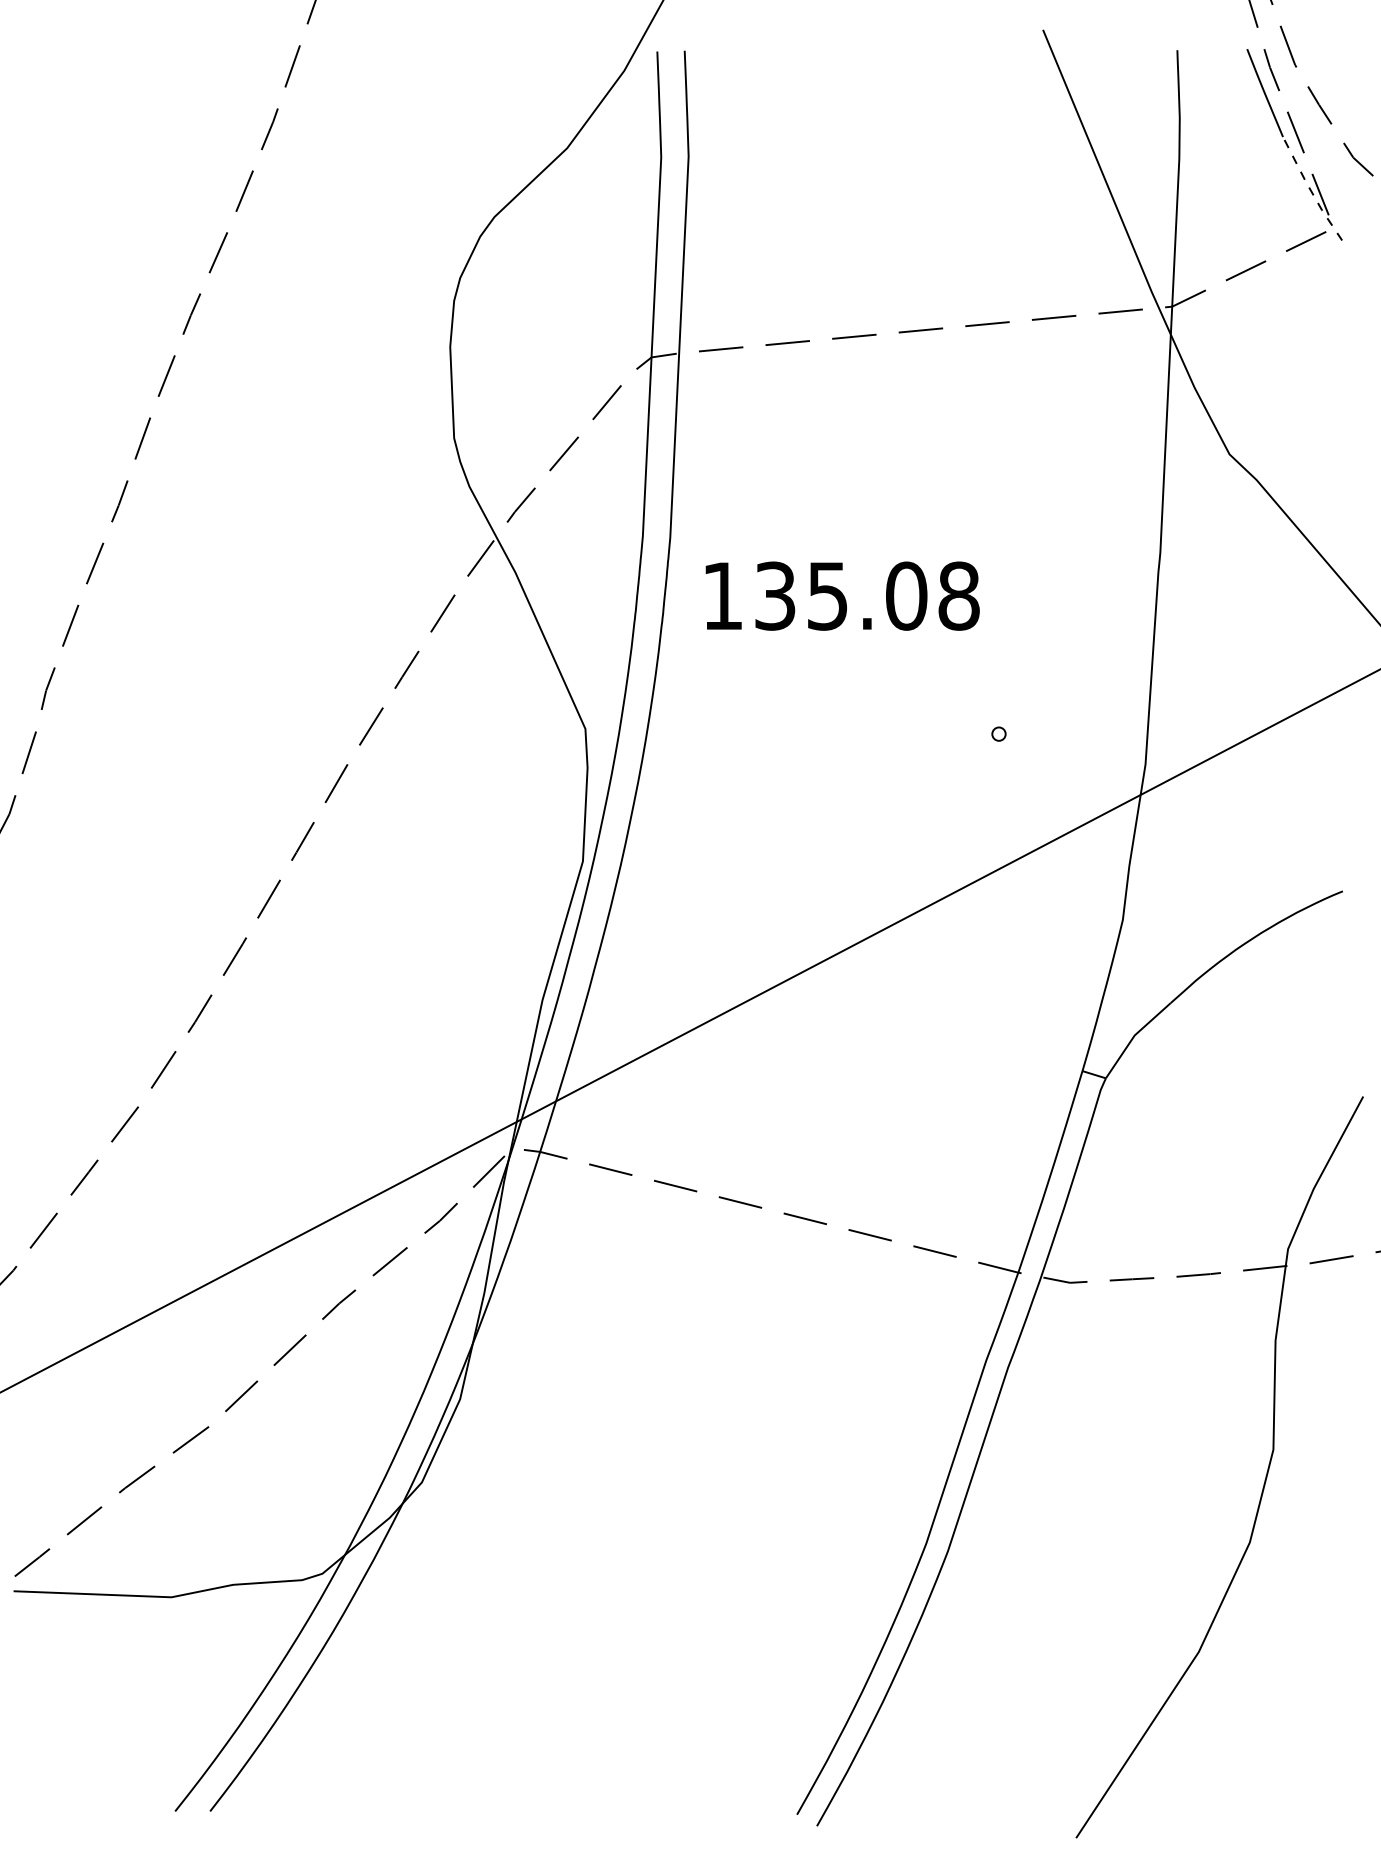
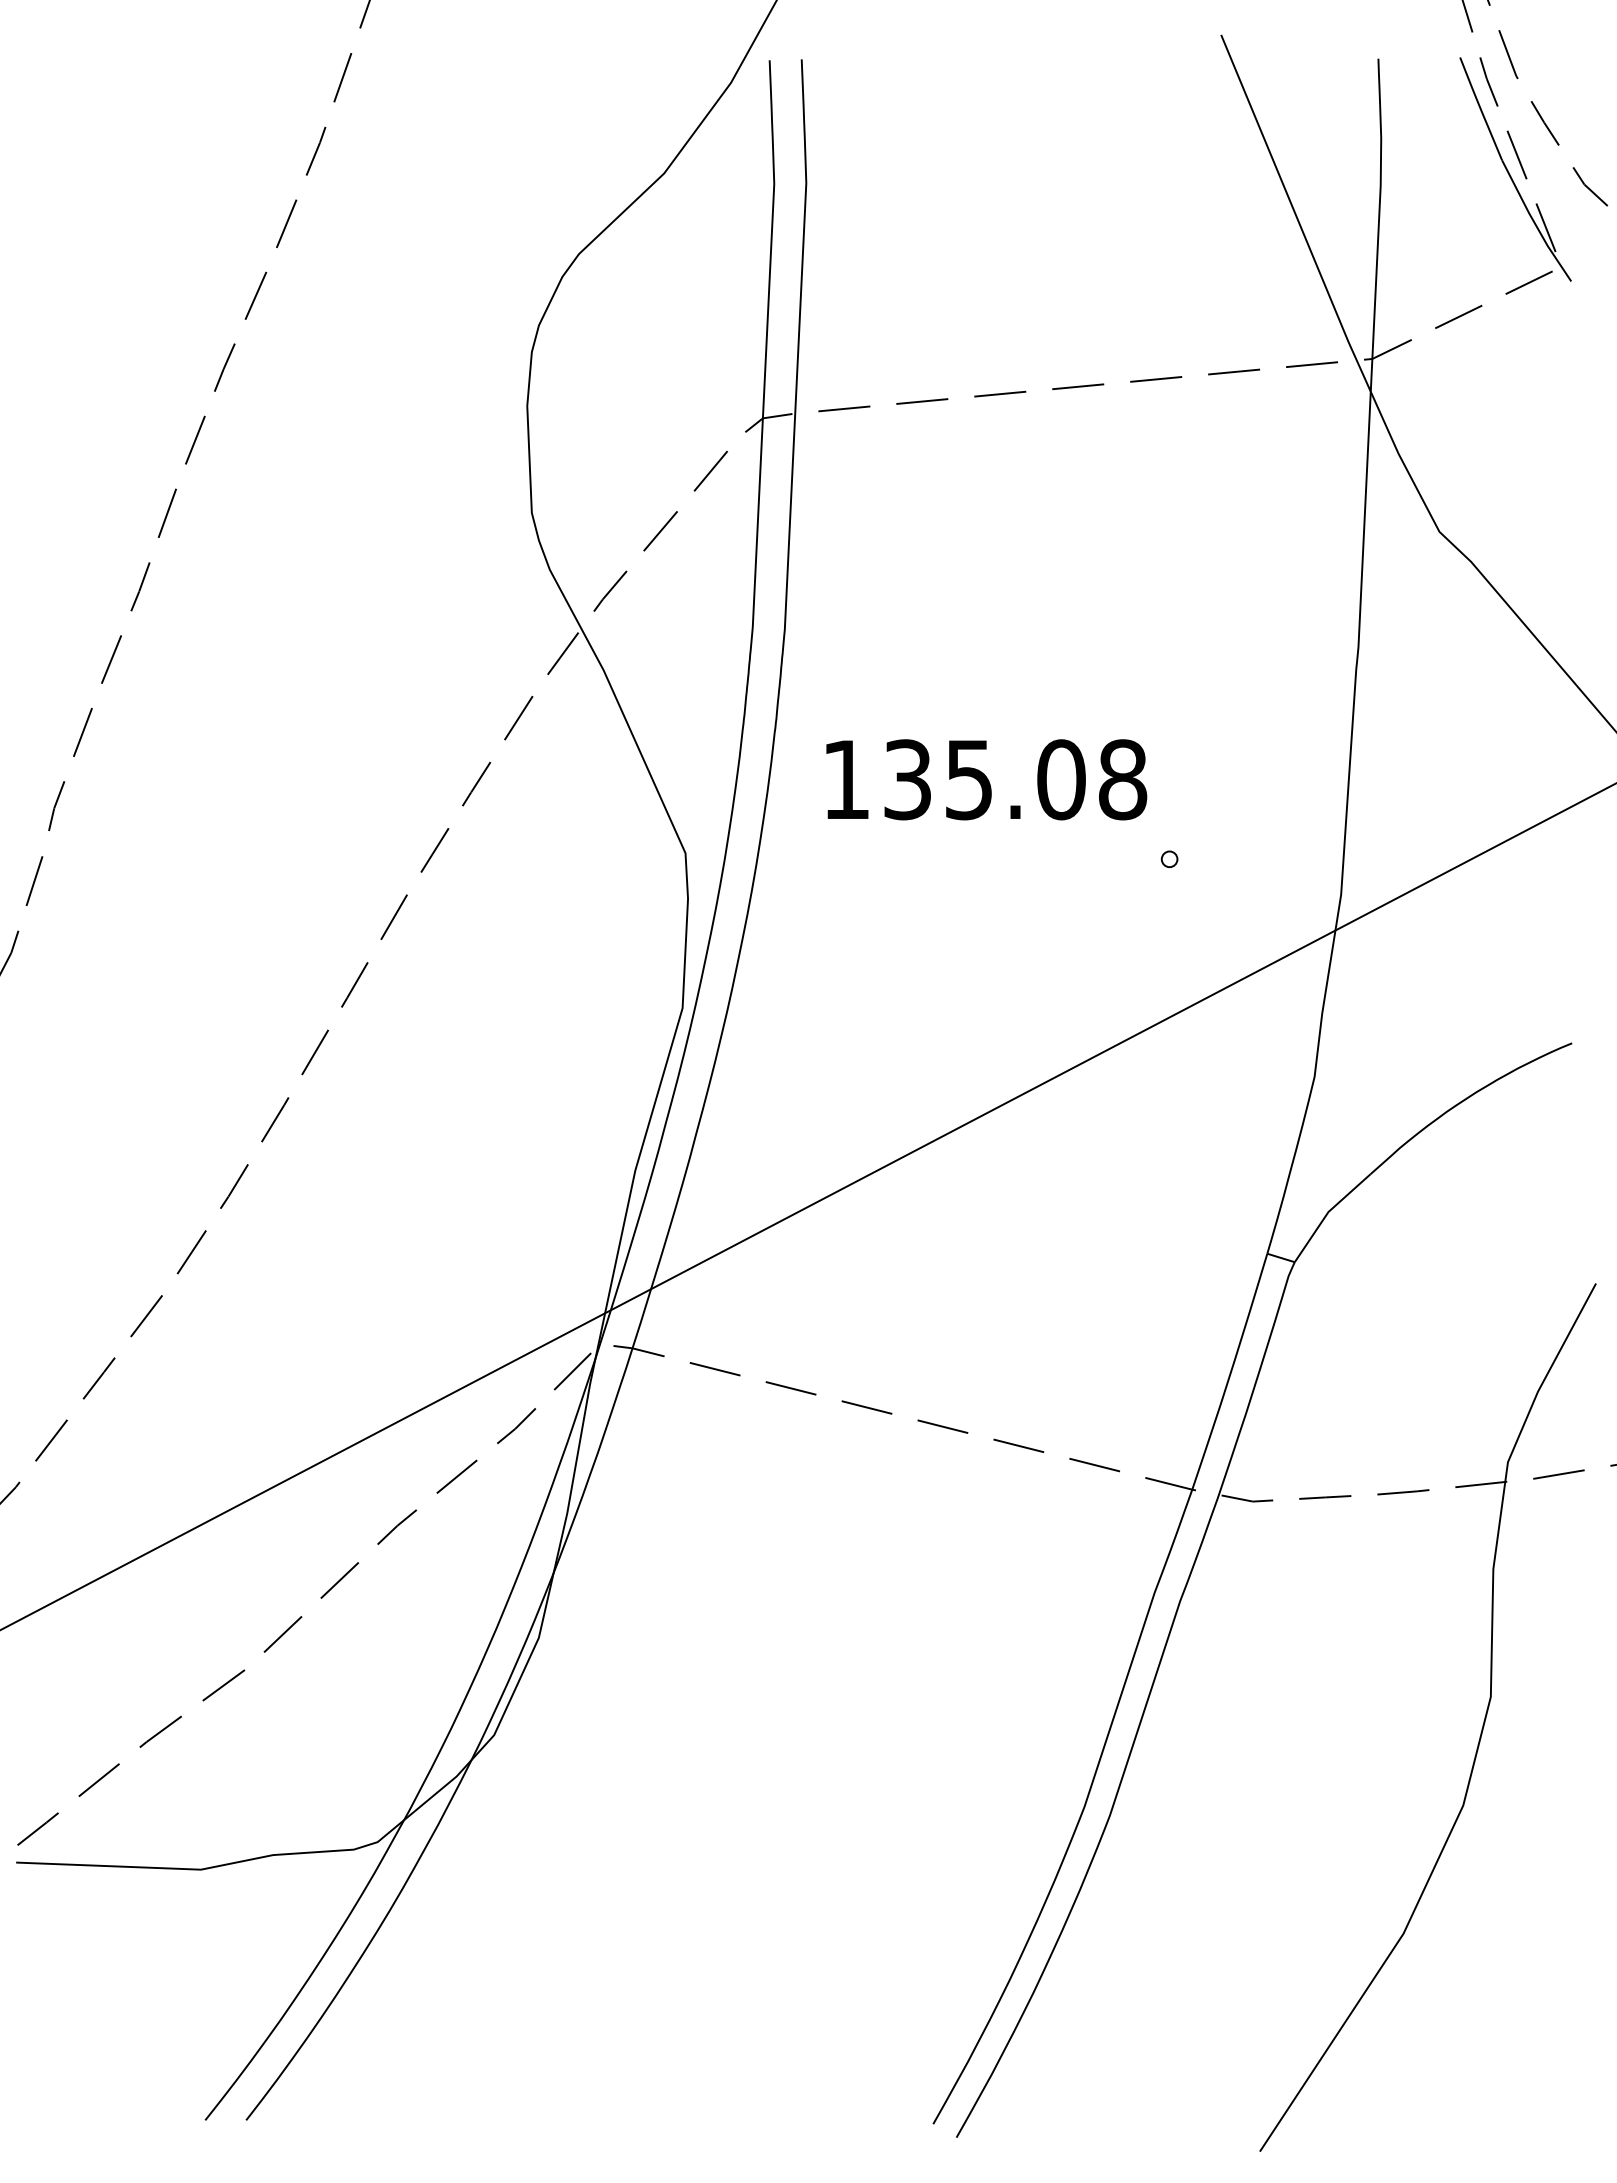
line: (1310, 189) -> (1534, 221), dashed -> solid
text: (842, 595) -> (986, 779), moved

